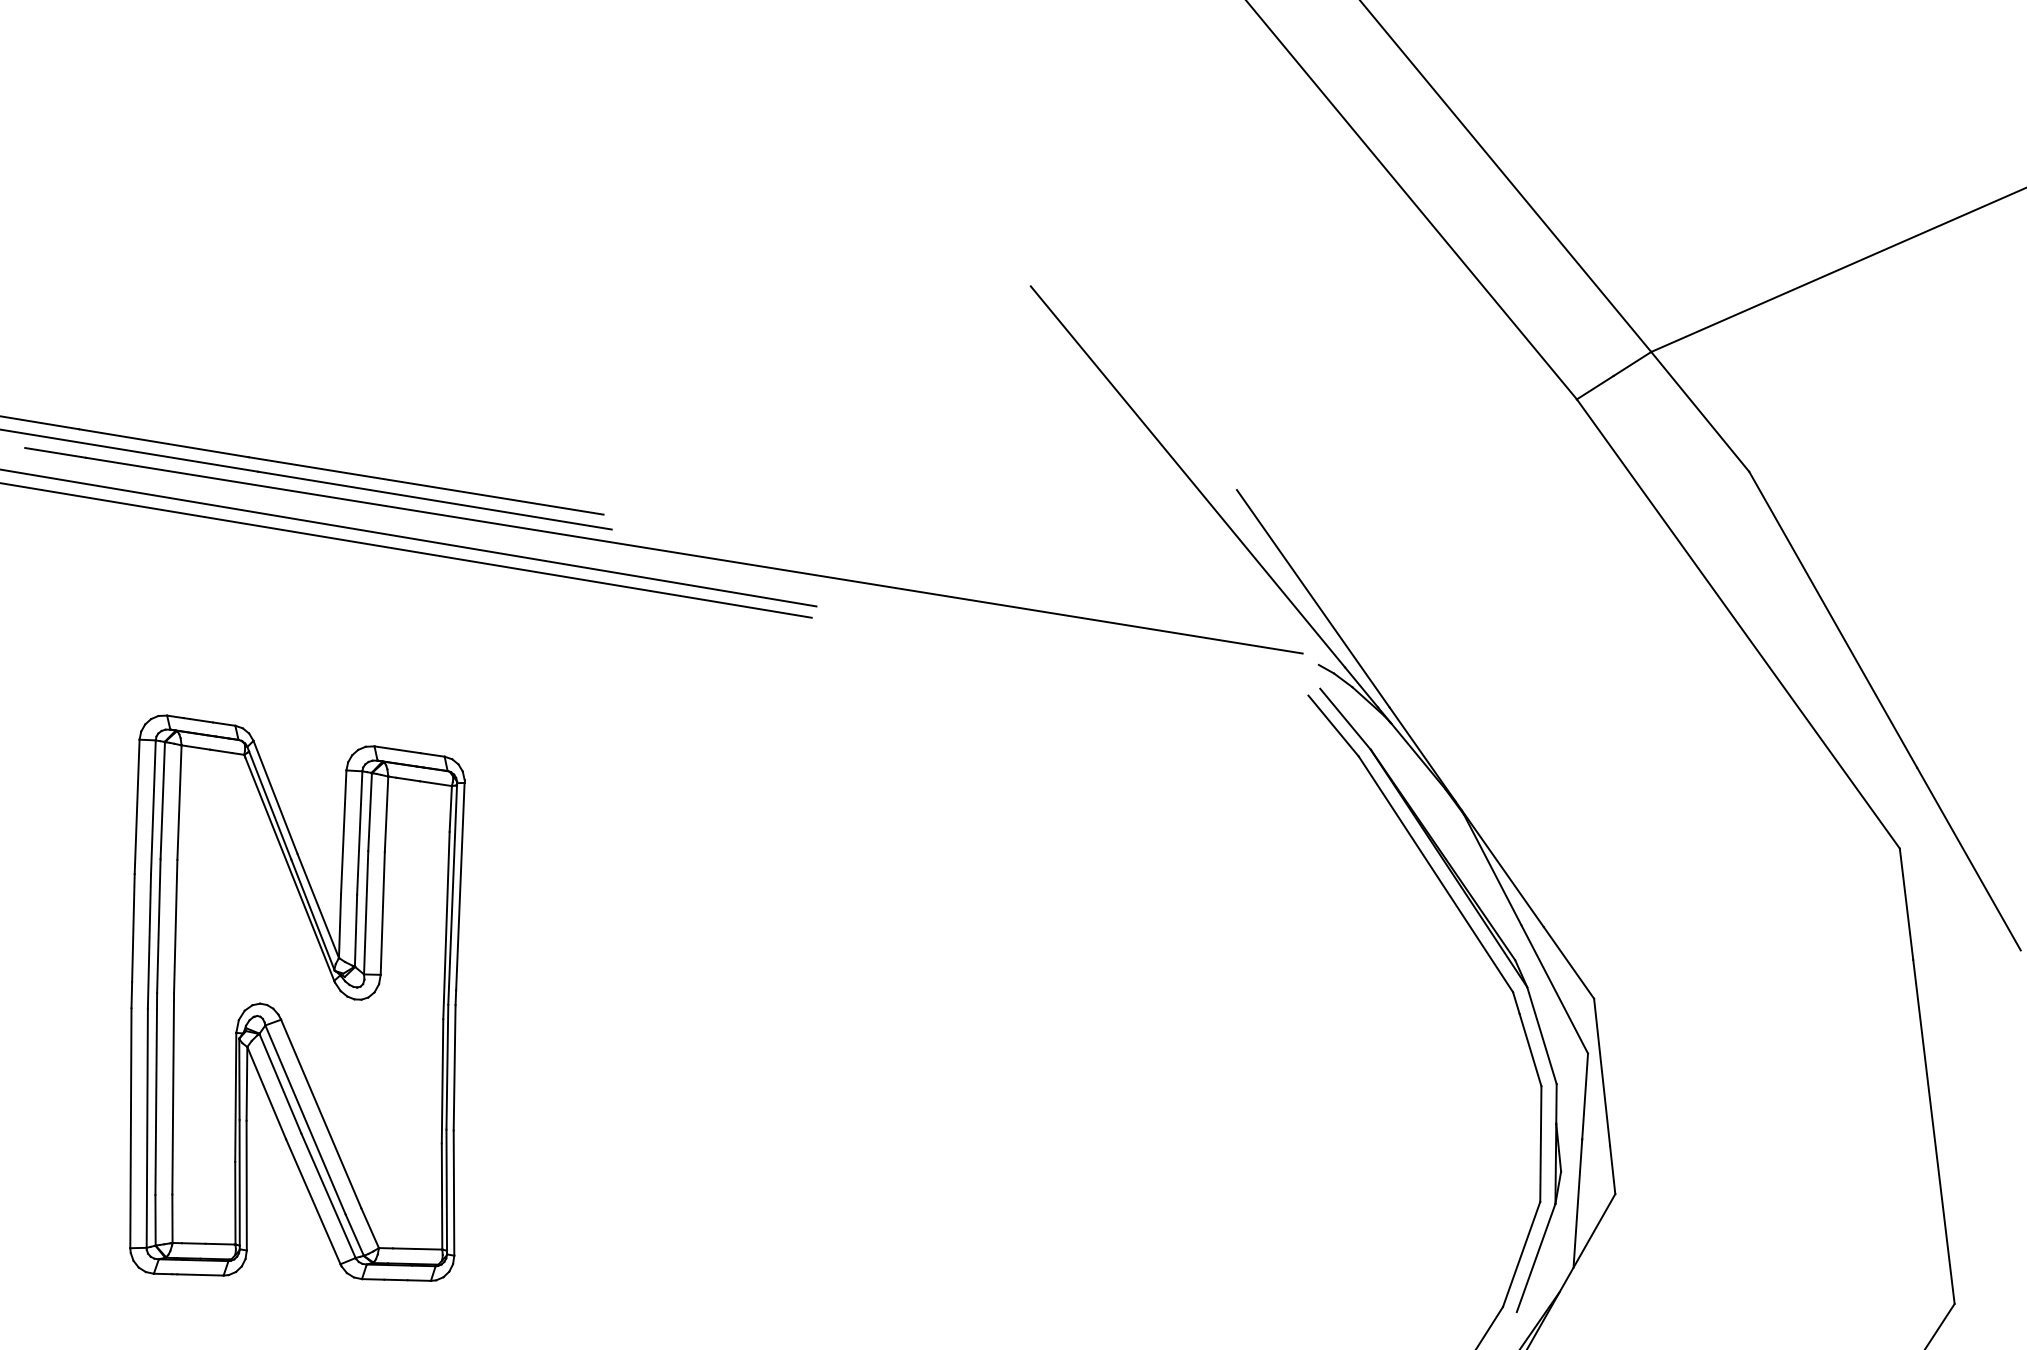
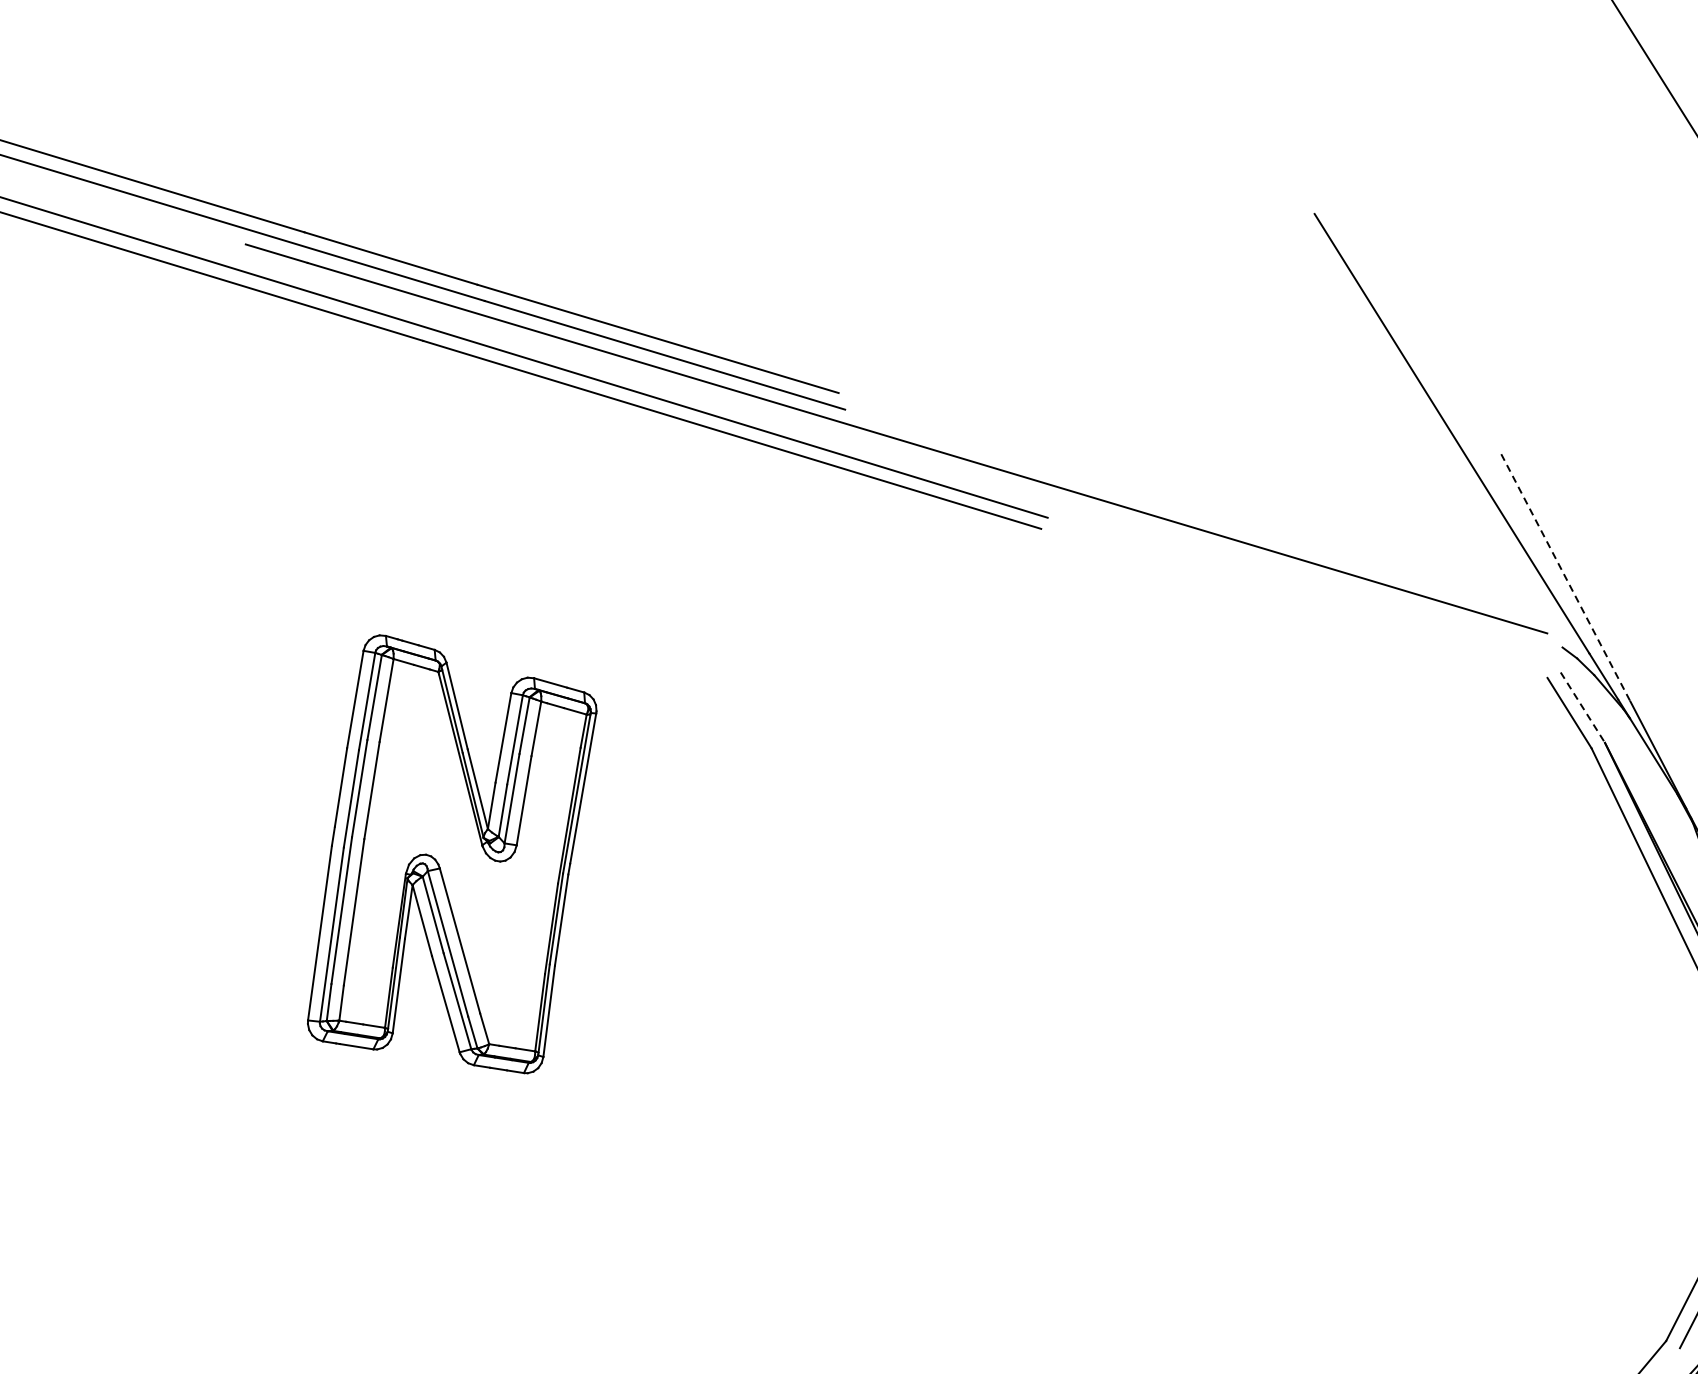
line: (1313, 598) -> (1566, 577), solid -> dashed
line: (1345, 719) -> (1582, 707), solid -> dashed
part: (297, 997) -> (453, 853), size x0.7

